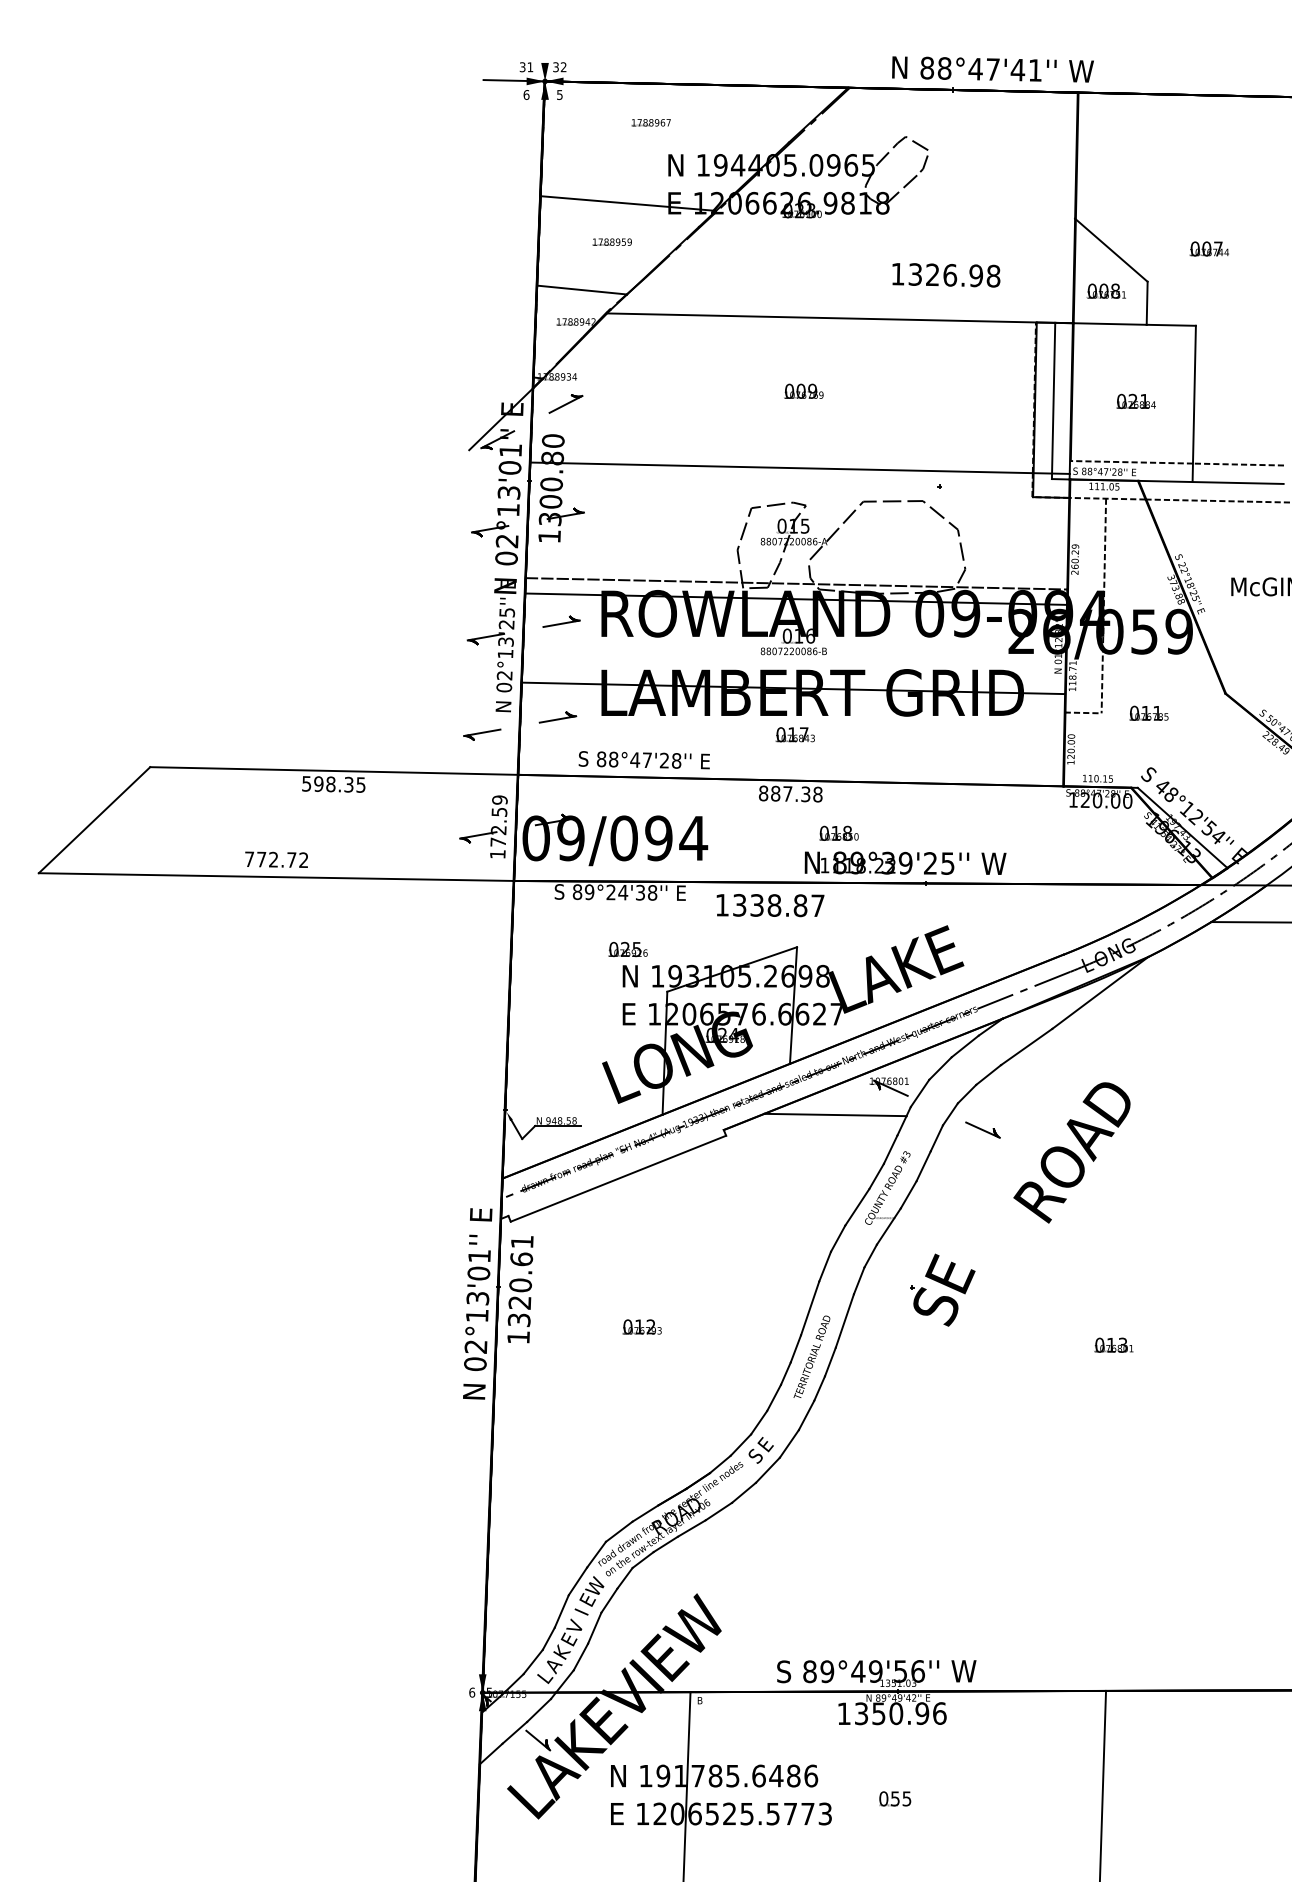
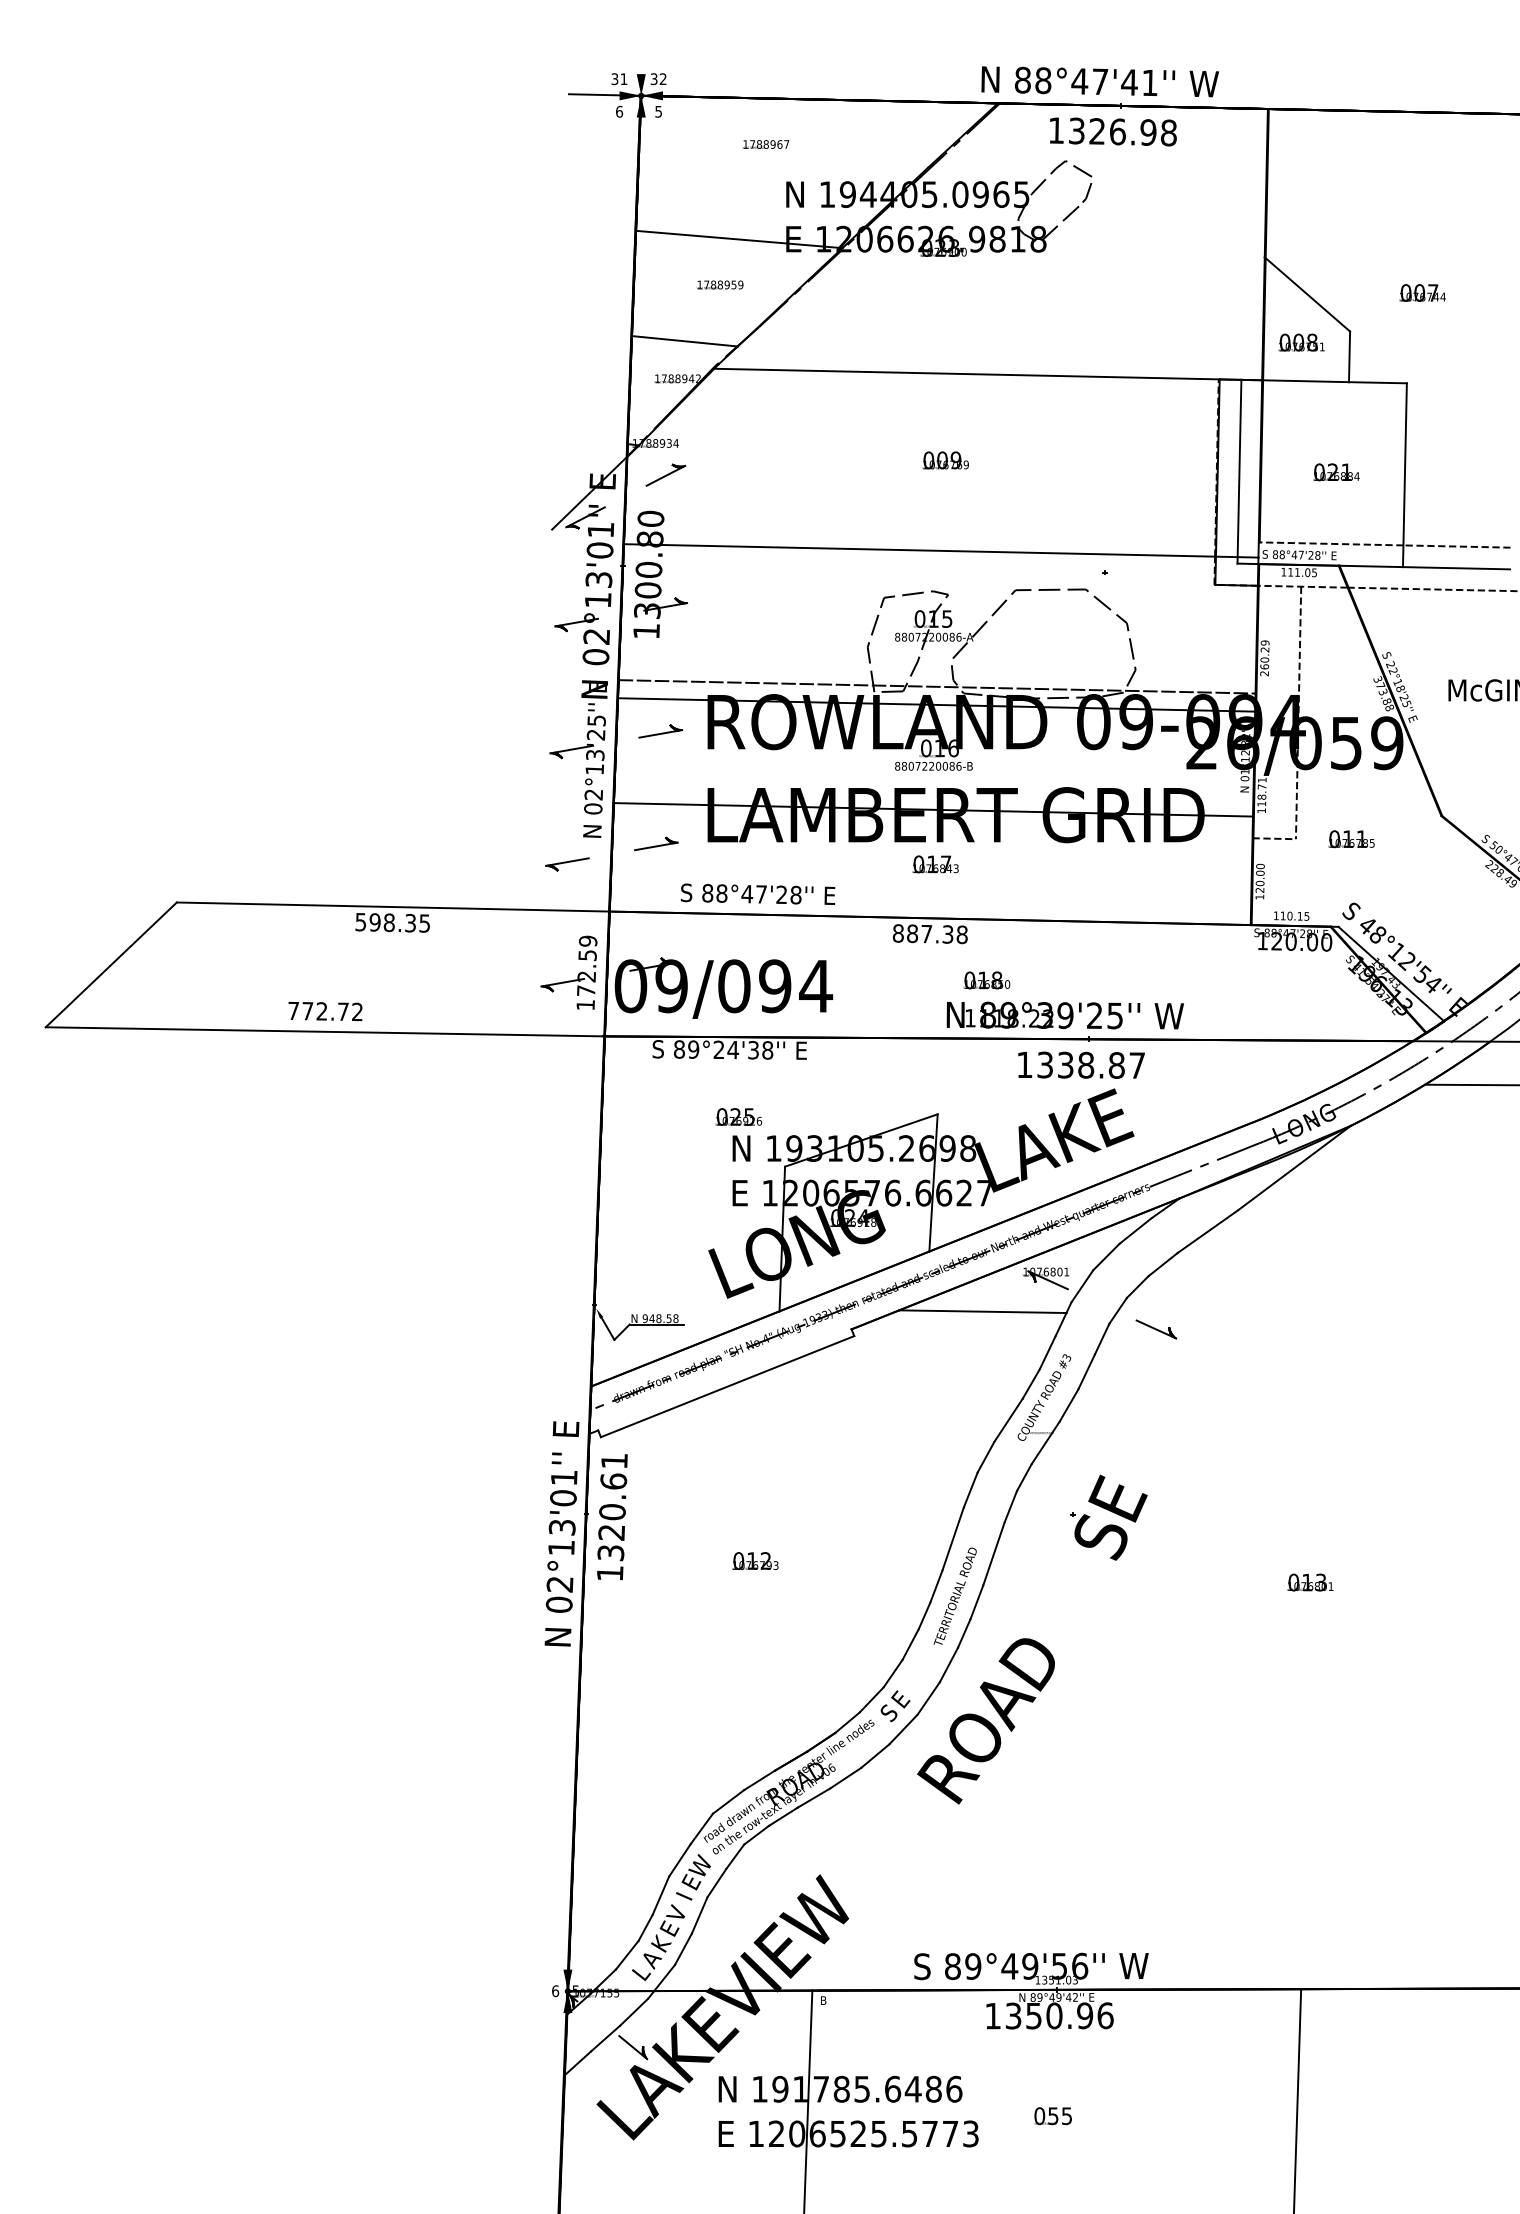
text: (992, 69) -> (1099, 81), moved
text: (946, 274) -> (1113, 131), moved
text: (770, 904) -> (1081, 1064), moved
text: (1071, 1153) -> (985, 1721), moved

